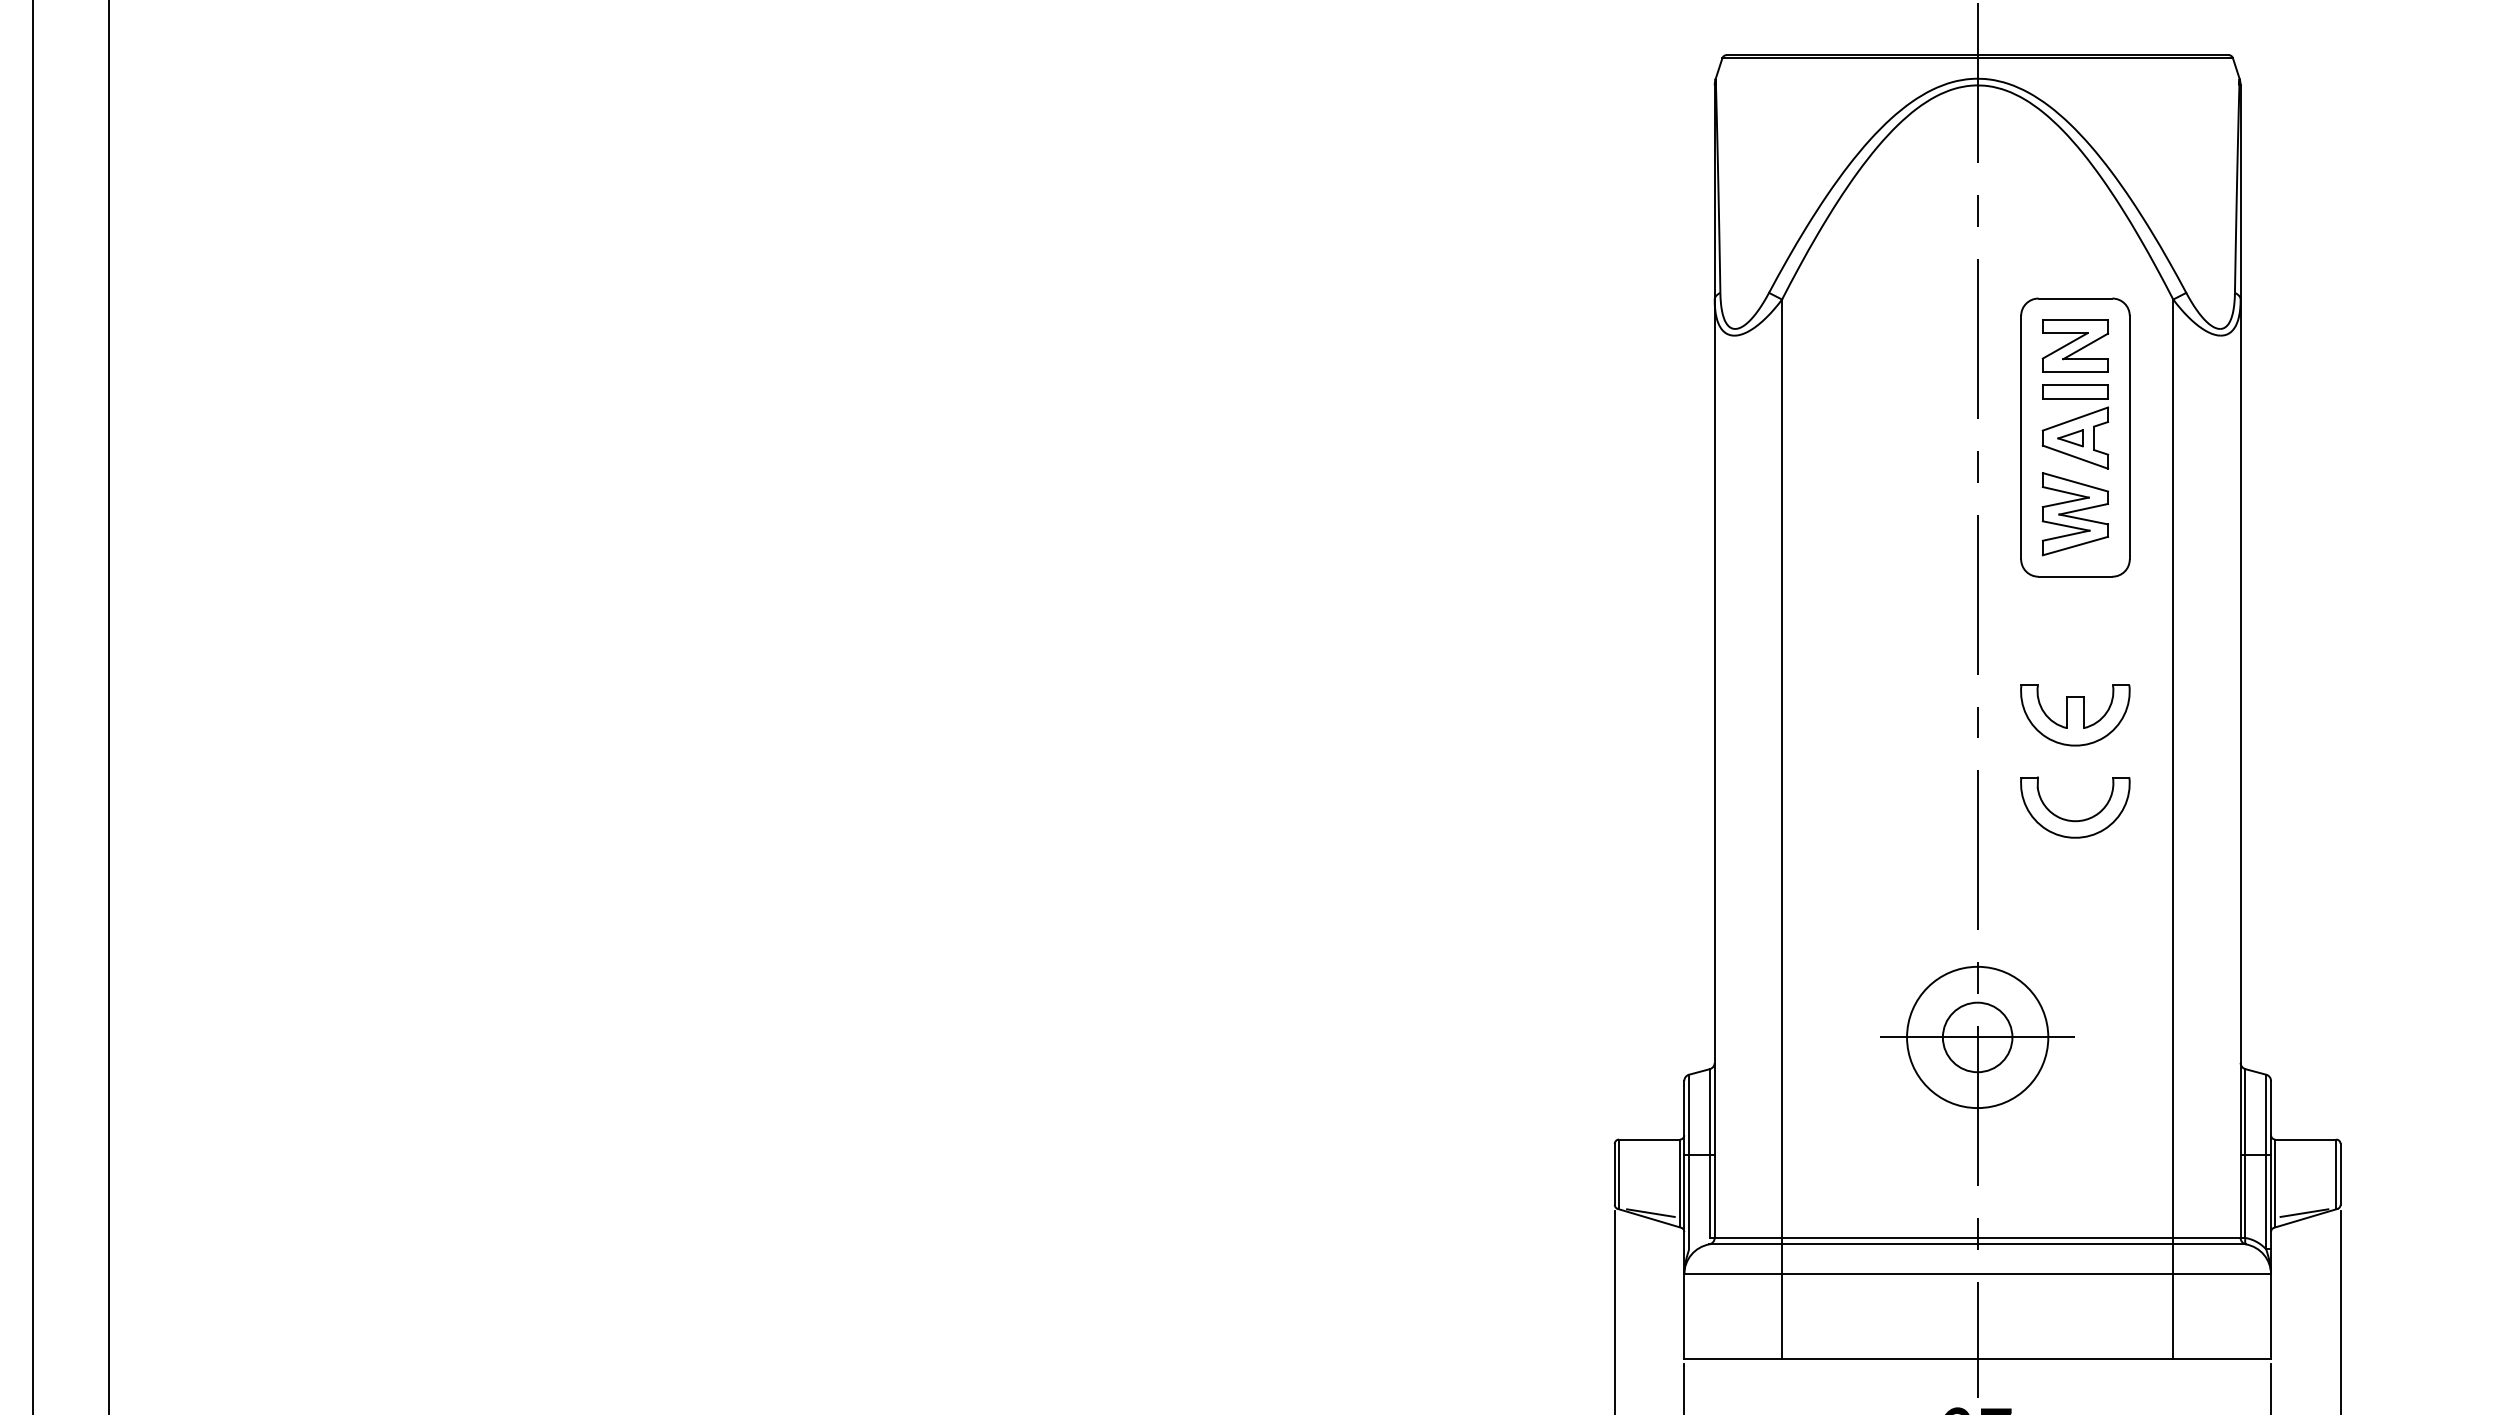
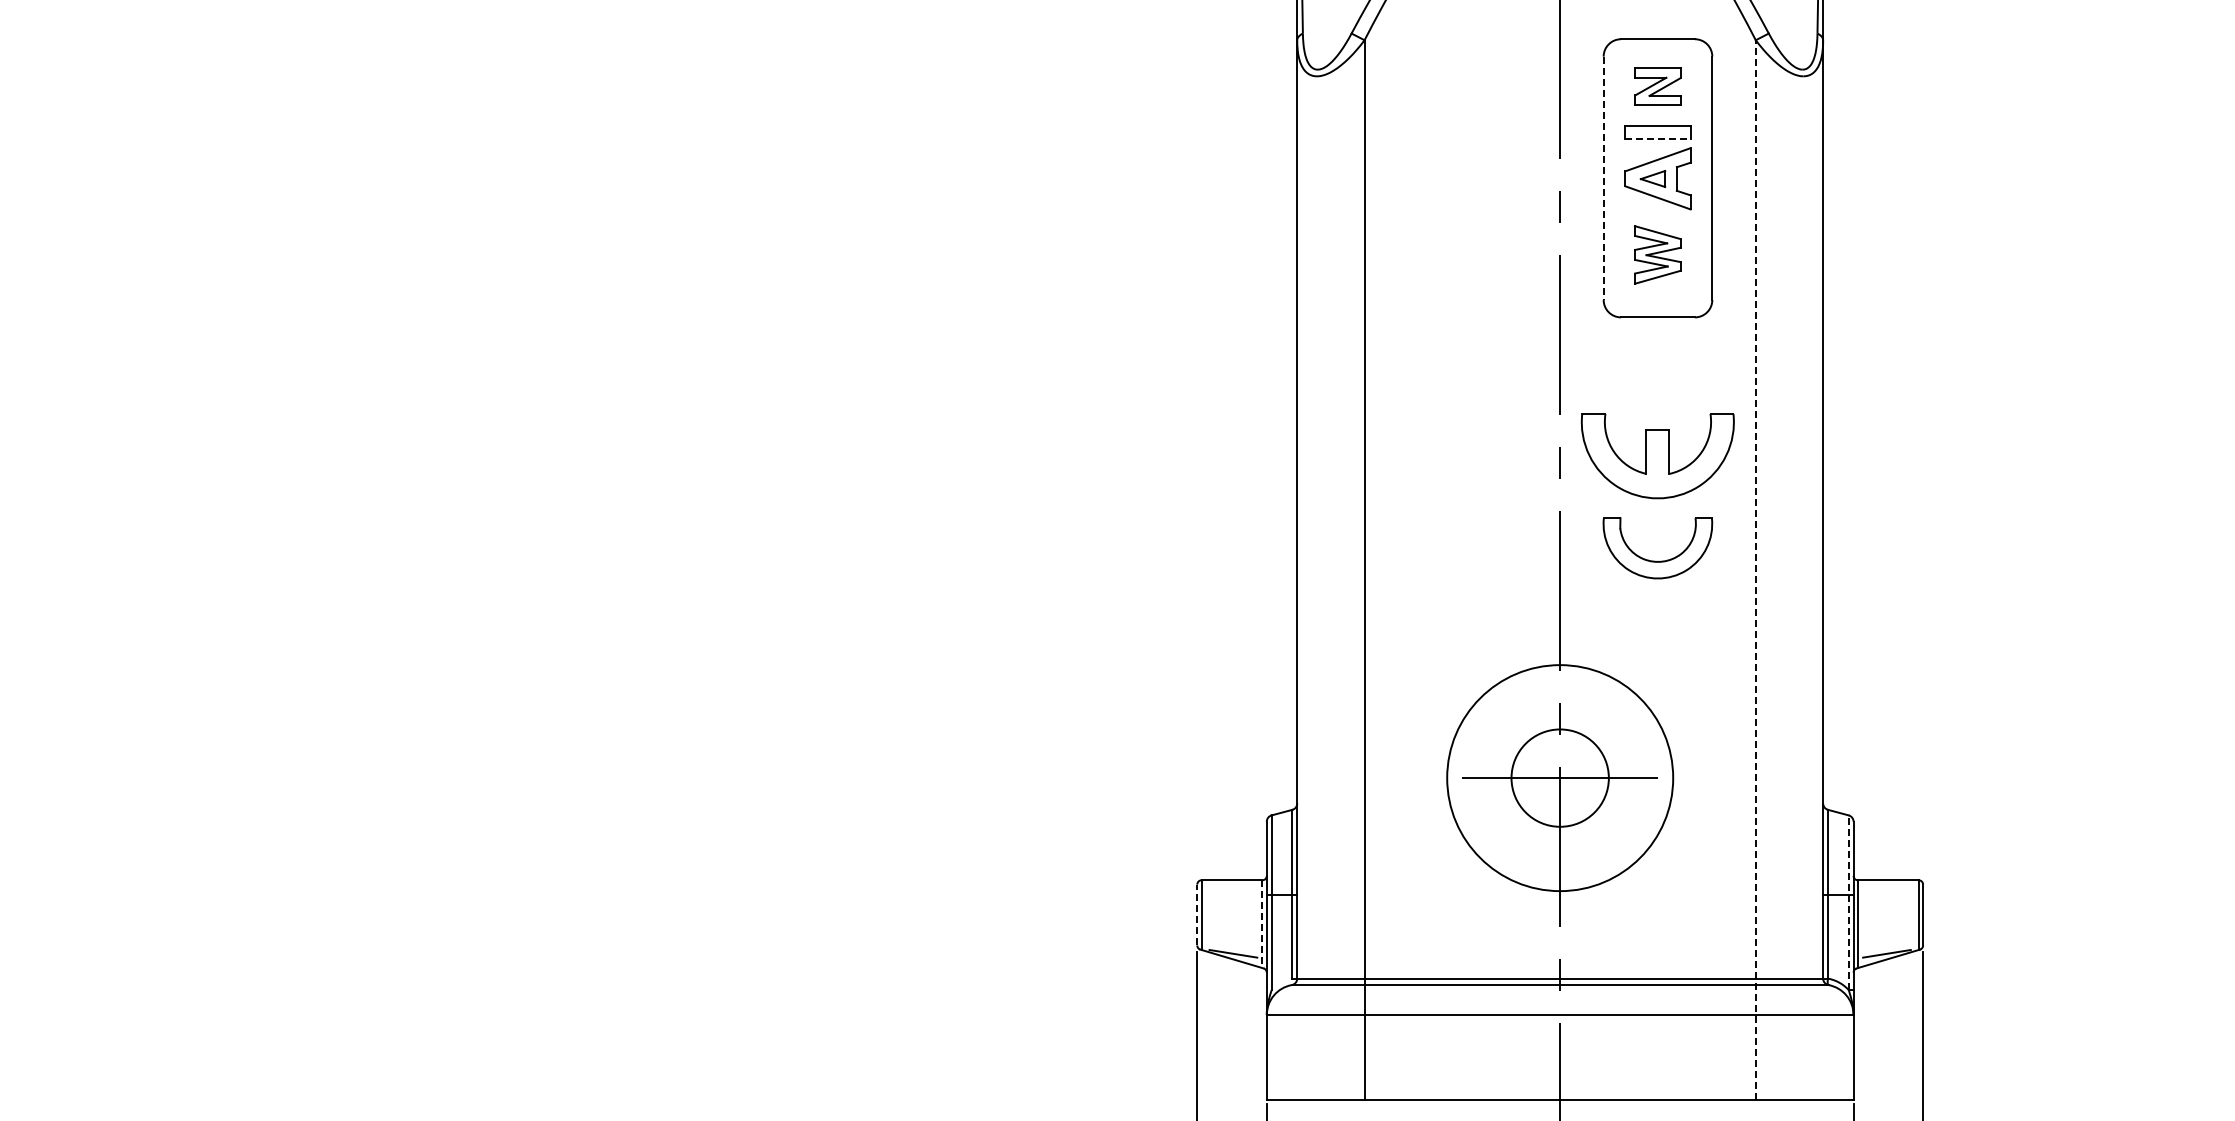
part: (2075, 345) -> (1658, 86), size x0.7
line: (2075, 398) -> (1658, 139), solid -> dashed
line: (2021, 437) -> (1604, 178), solid -> dashed
part: (2074, 514) -> (1657, 255), size x0.7
part: (2075, 715) -> (1658, 456), size x1.4
line: (2173, 829) -> (1756, 570), solid -> dashed
circle: (1977, 1037) -> (1560, 778), size x1.4
circle: (1977, 1037) -> (1560, 778), size x1.6
line: (2266, 1161) -> (1849, 902), solid -> dashed
line: (1614, 1173) -> (1197, 914), solid -> dashed
line: (1679, 1183) -> (1262, 924), solid -> dashed

